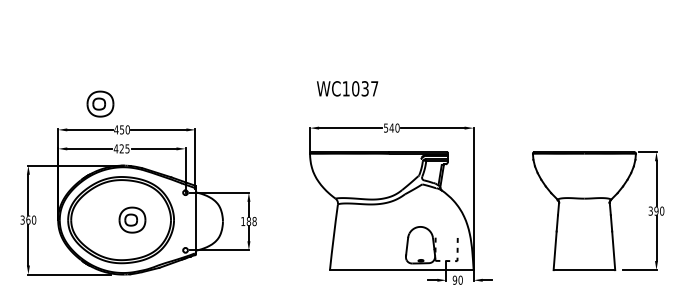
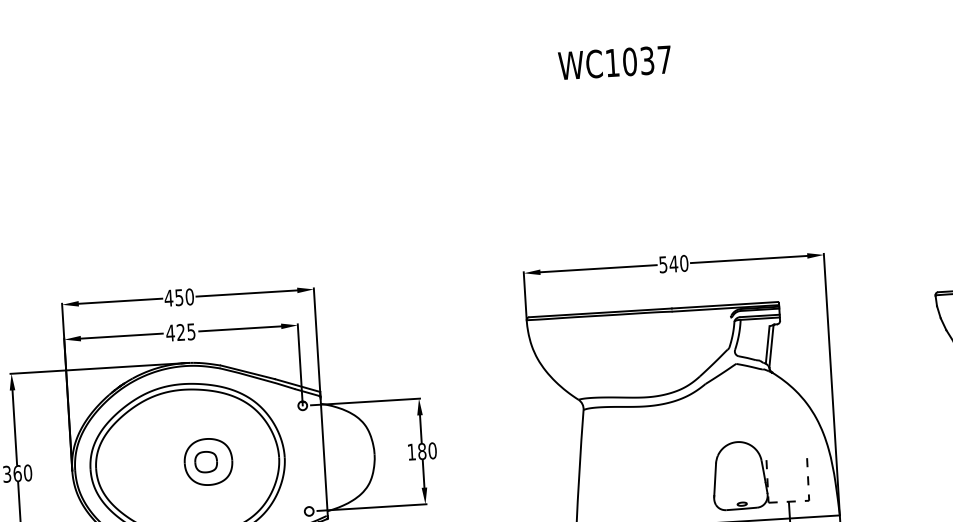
text: (347, 88) -> (614, 62), moved
part: (100, 103) -> (136, 251), removed
text: (254, 221) -> (432, 450), 188 -> 180

